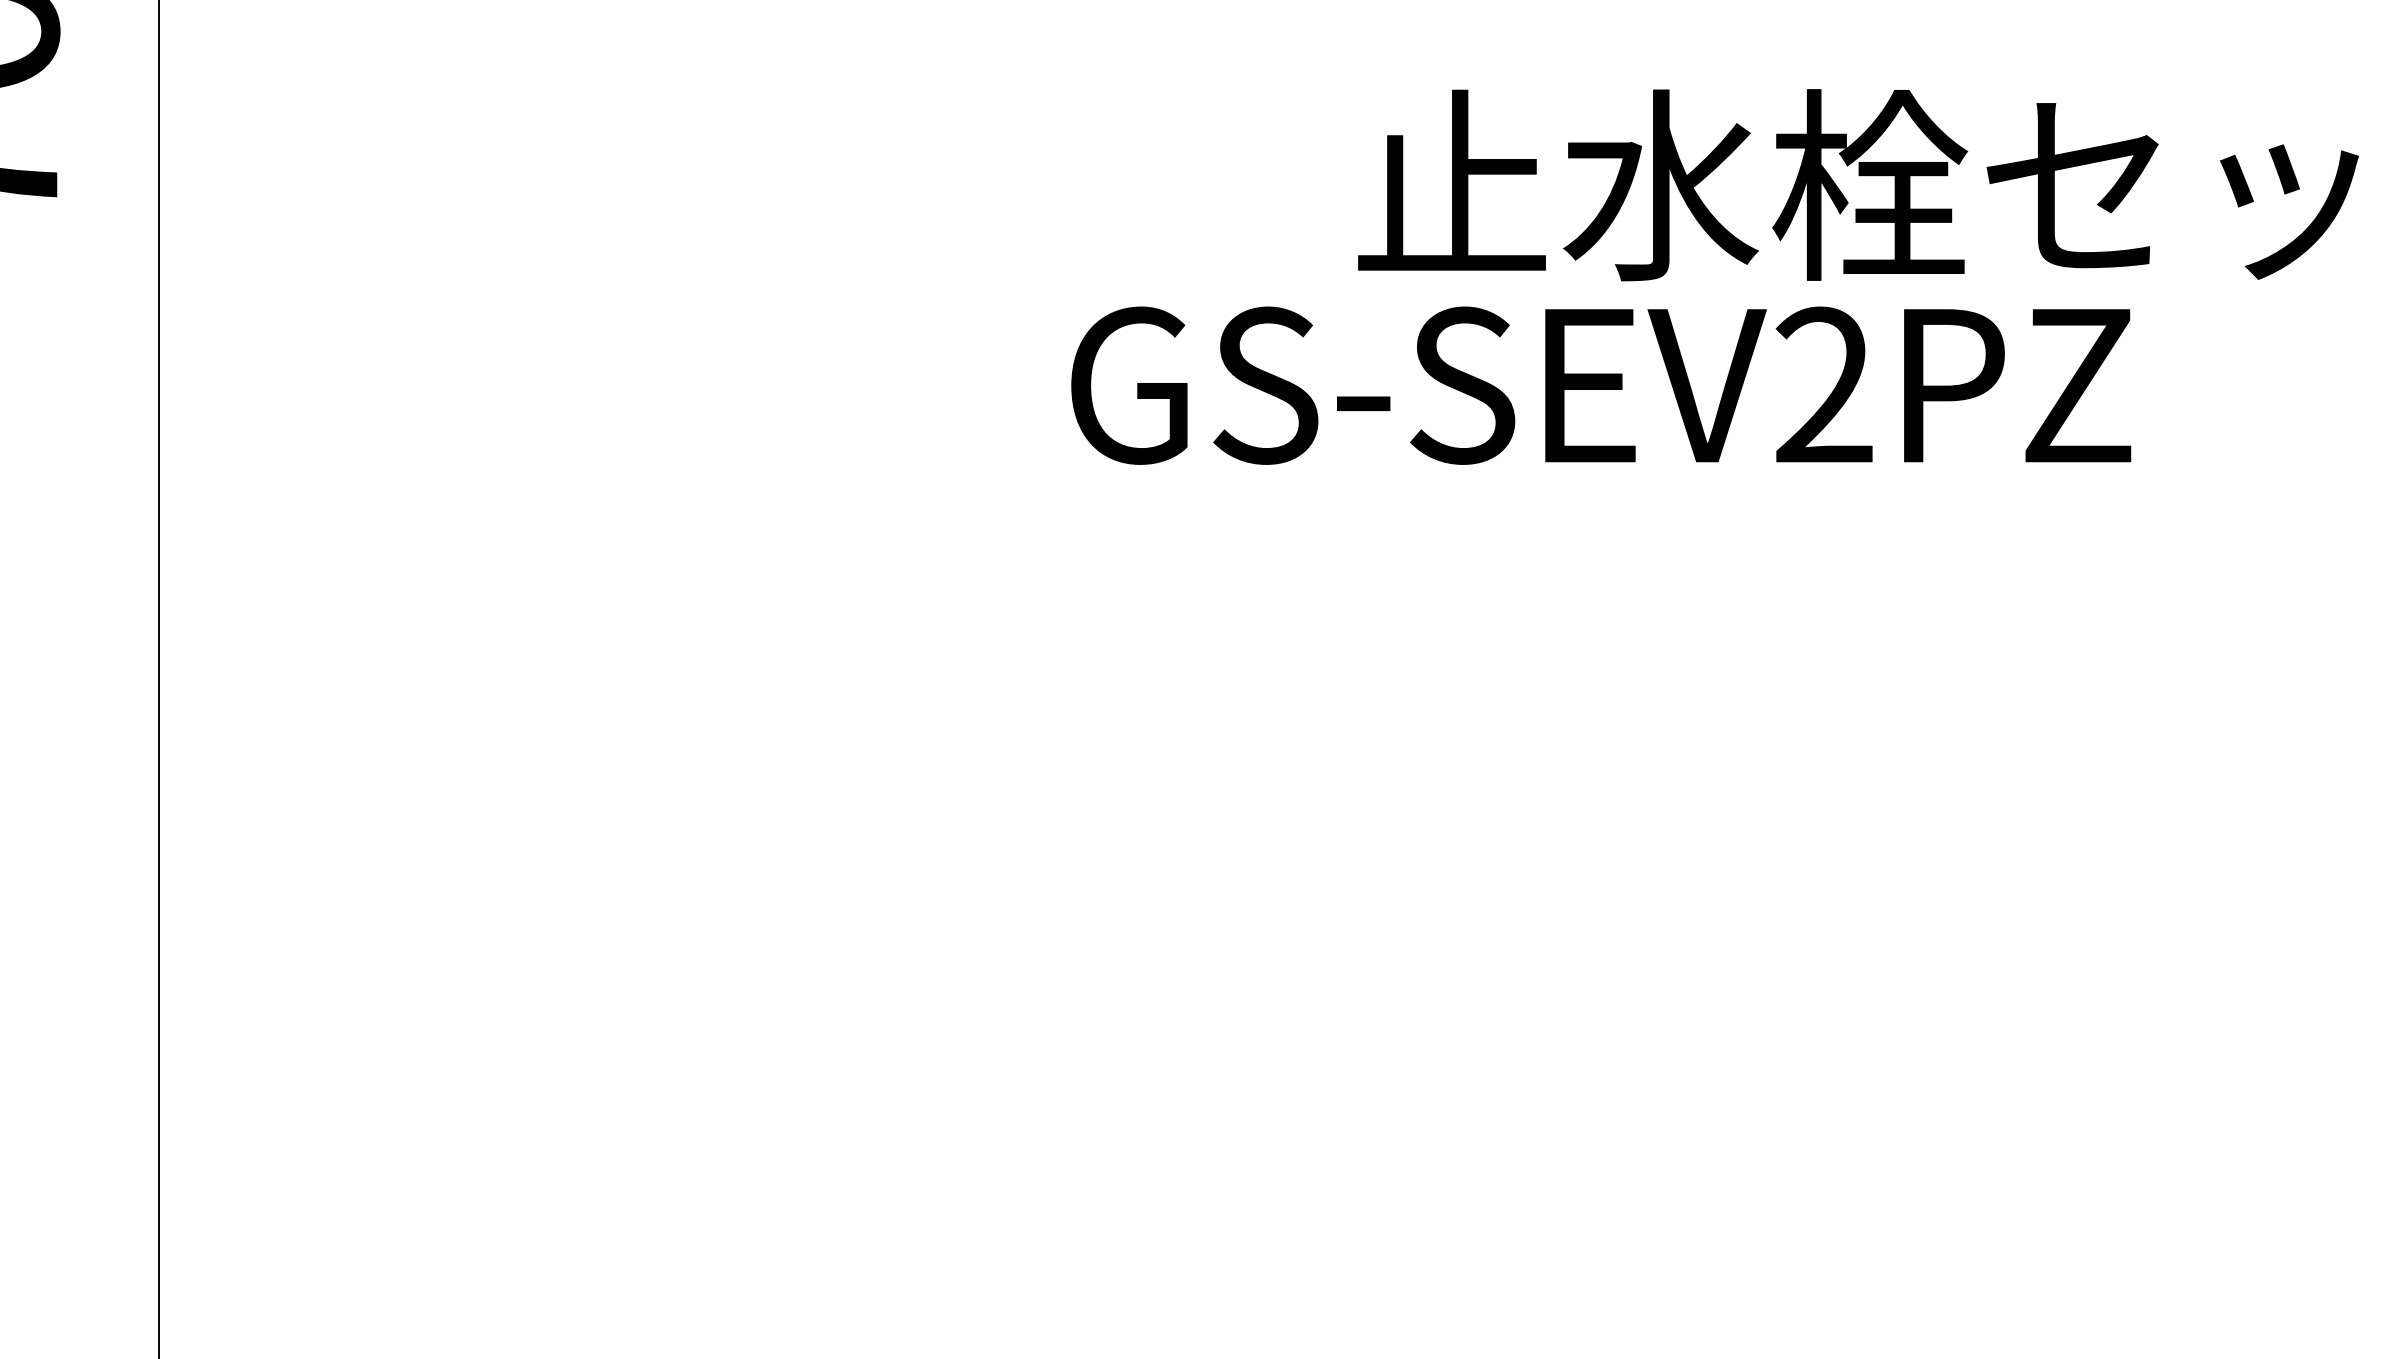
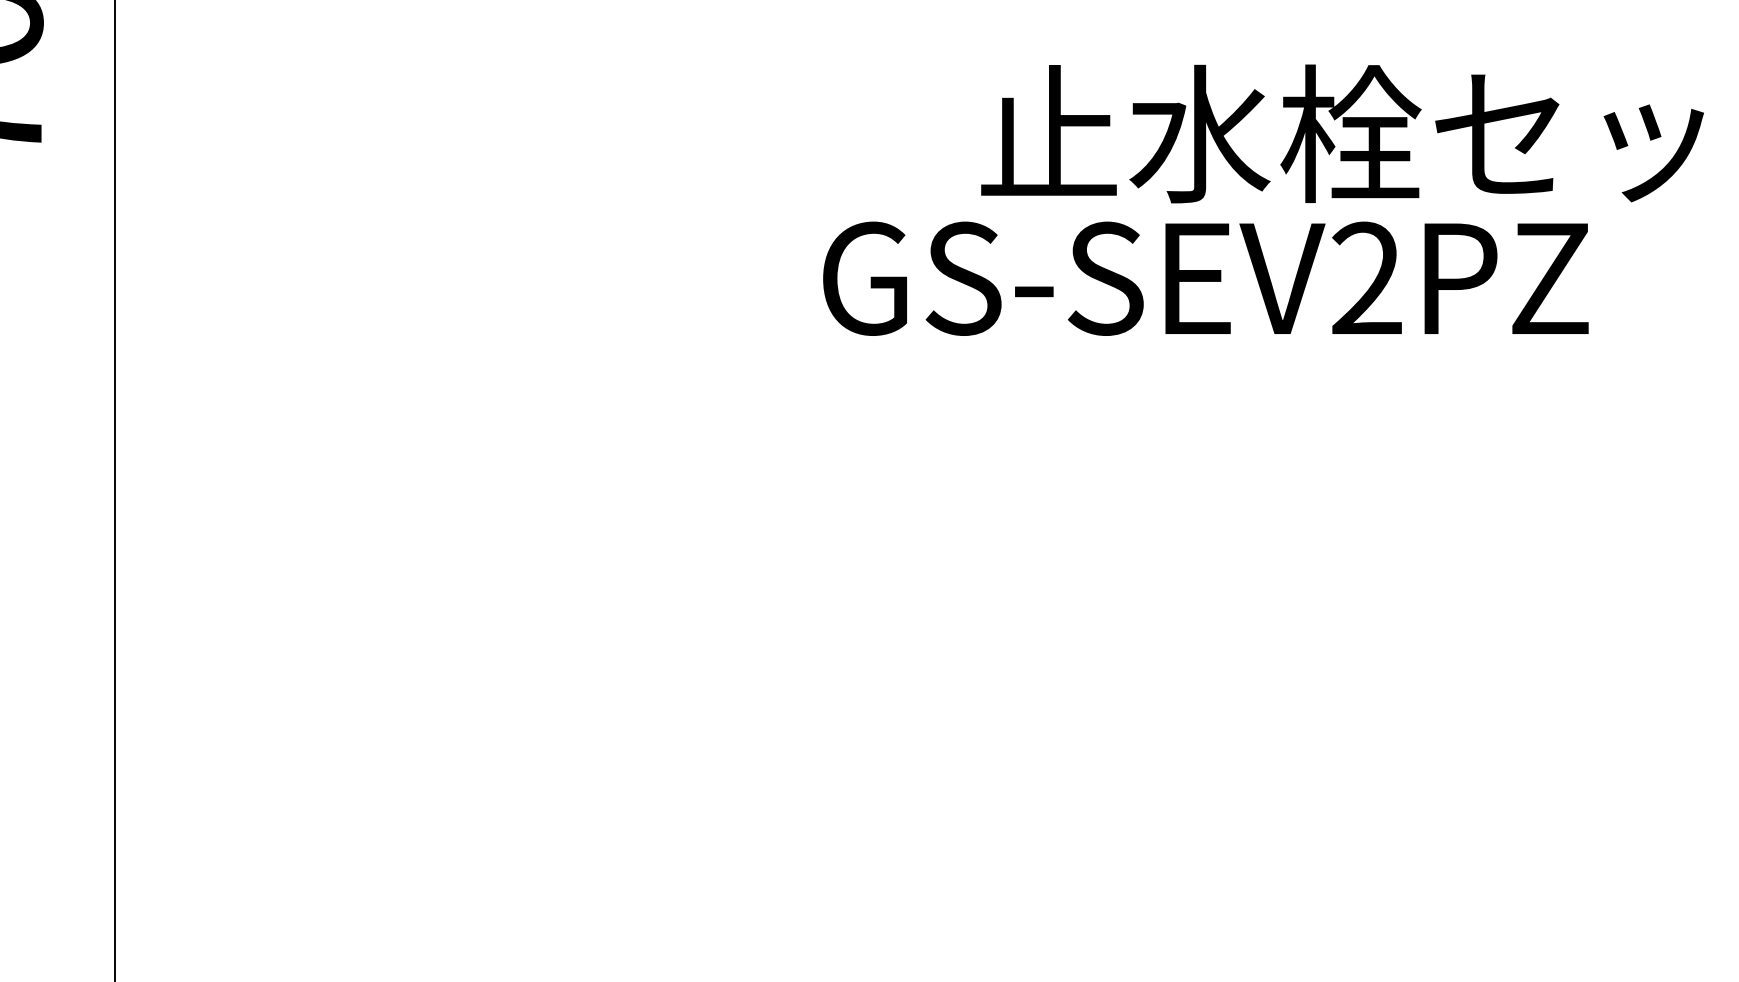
text: (1601, 385) -> (1206, 278), moved

